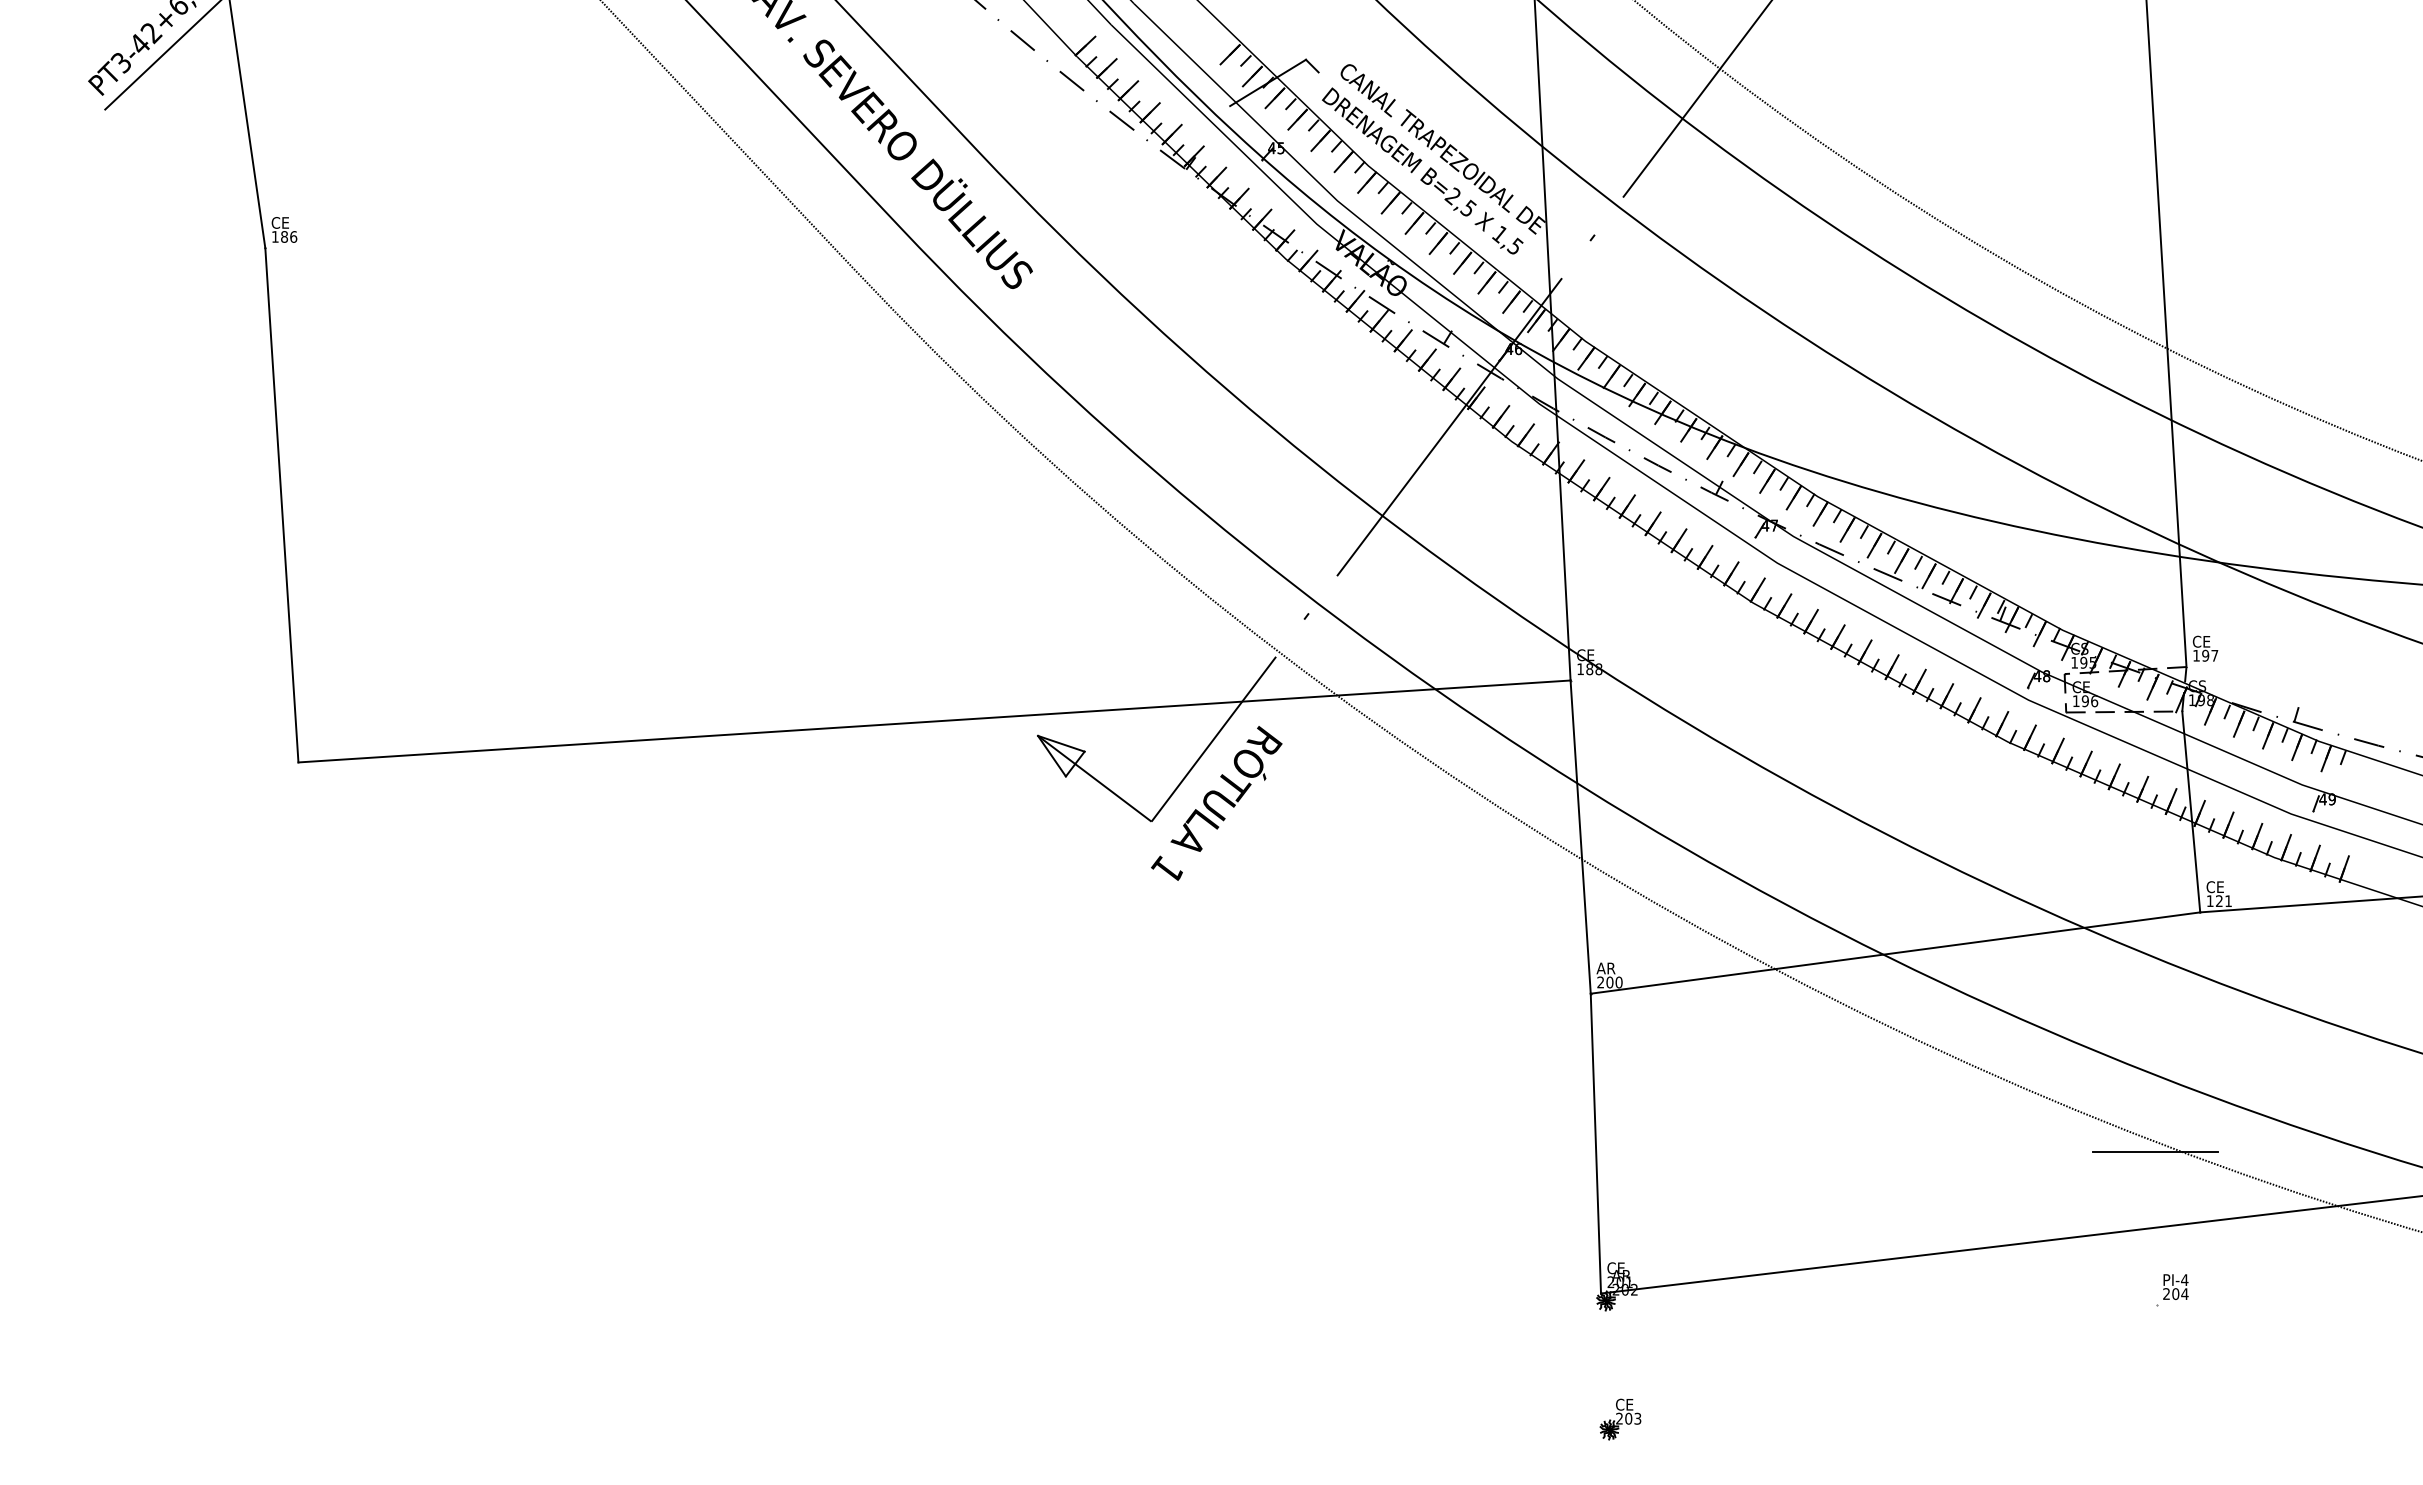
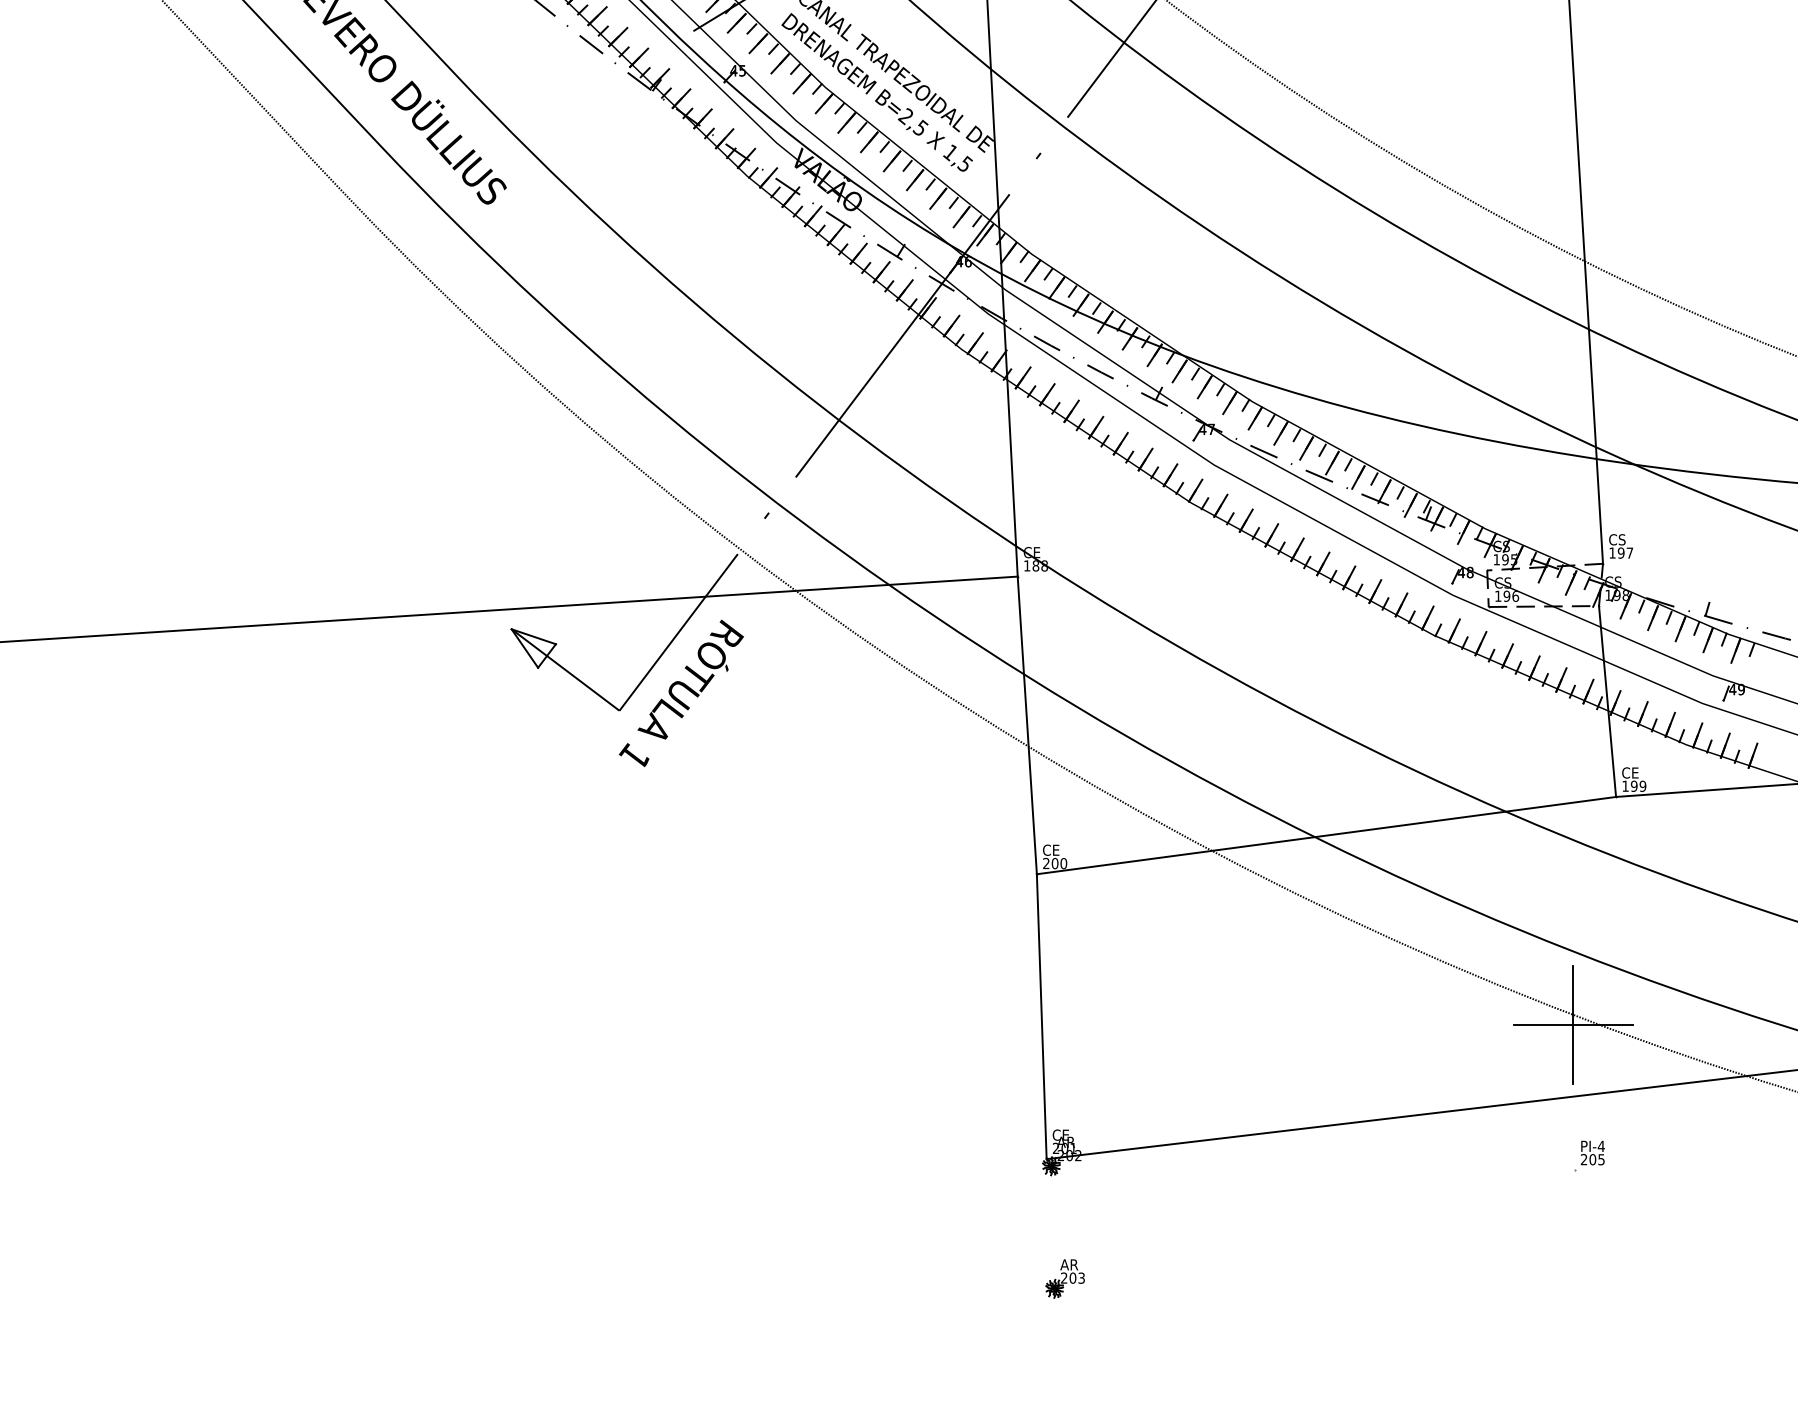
text: (2206, 641) -> (1622, 539), CE -> CS
text: (2086, 687) -> (1507, 583), CE -> CS
text: (2223, 901) -> (1638, 786), 121 -> 199
text: (1605, 968) -> (1050, 850), AR -> CE
line: (2155, 1152) -> (1573, 1025), added
text: (2184, 1294) -> (1601, 1160), 204 -> 205
text: (1624, 1404) -> (1068, 1264), CE -> AR

